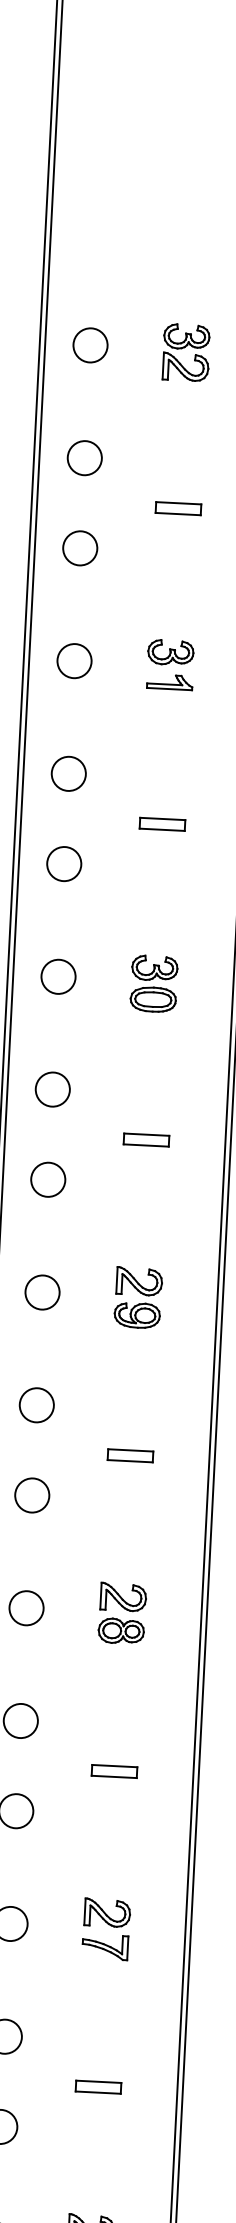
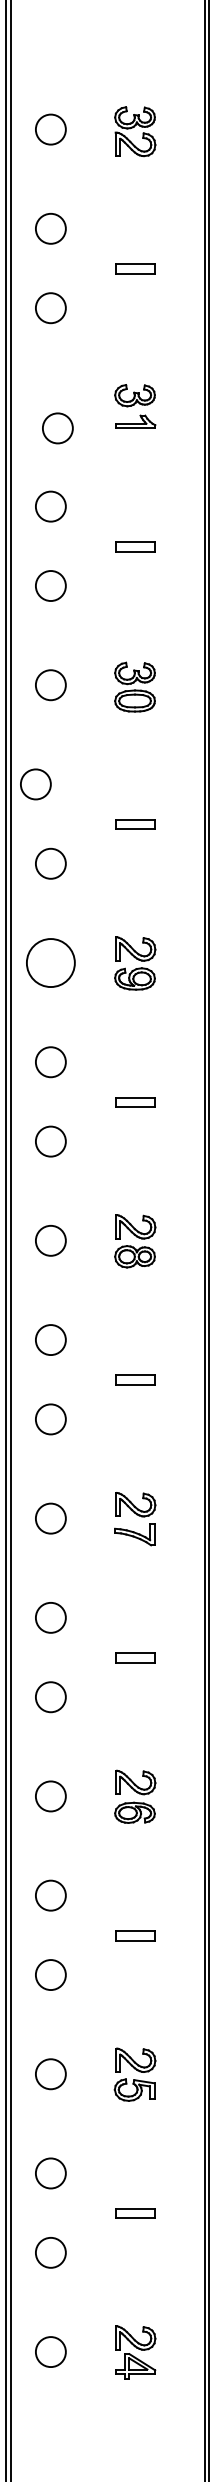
circle: (74, 661) -> (57, 428), moved
circle: (52, 1089) -> (35, 784), moved
circle: (42, 1293) -> (50, 963), size x1.6

